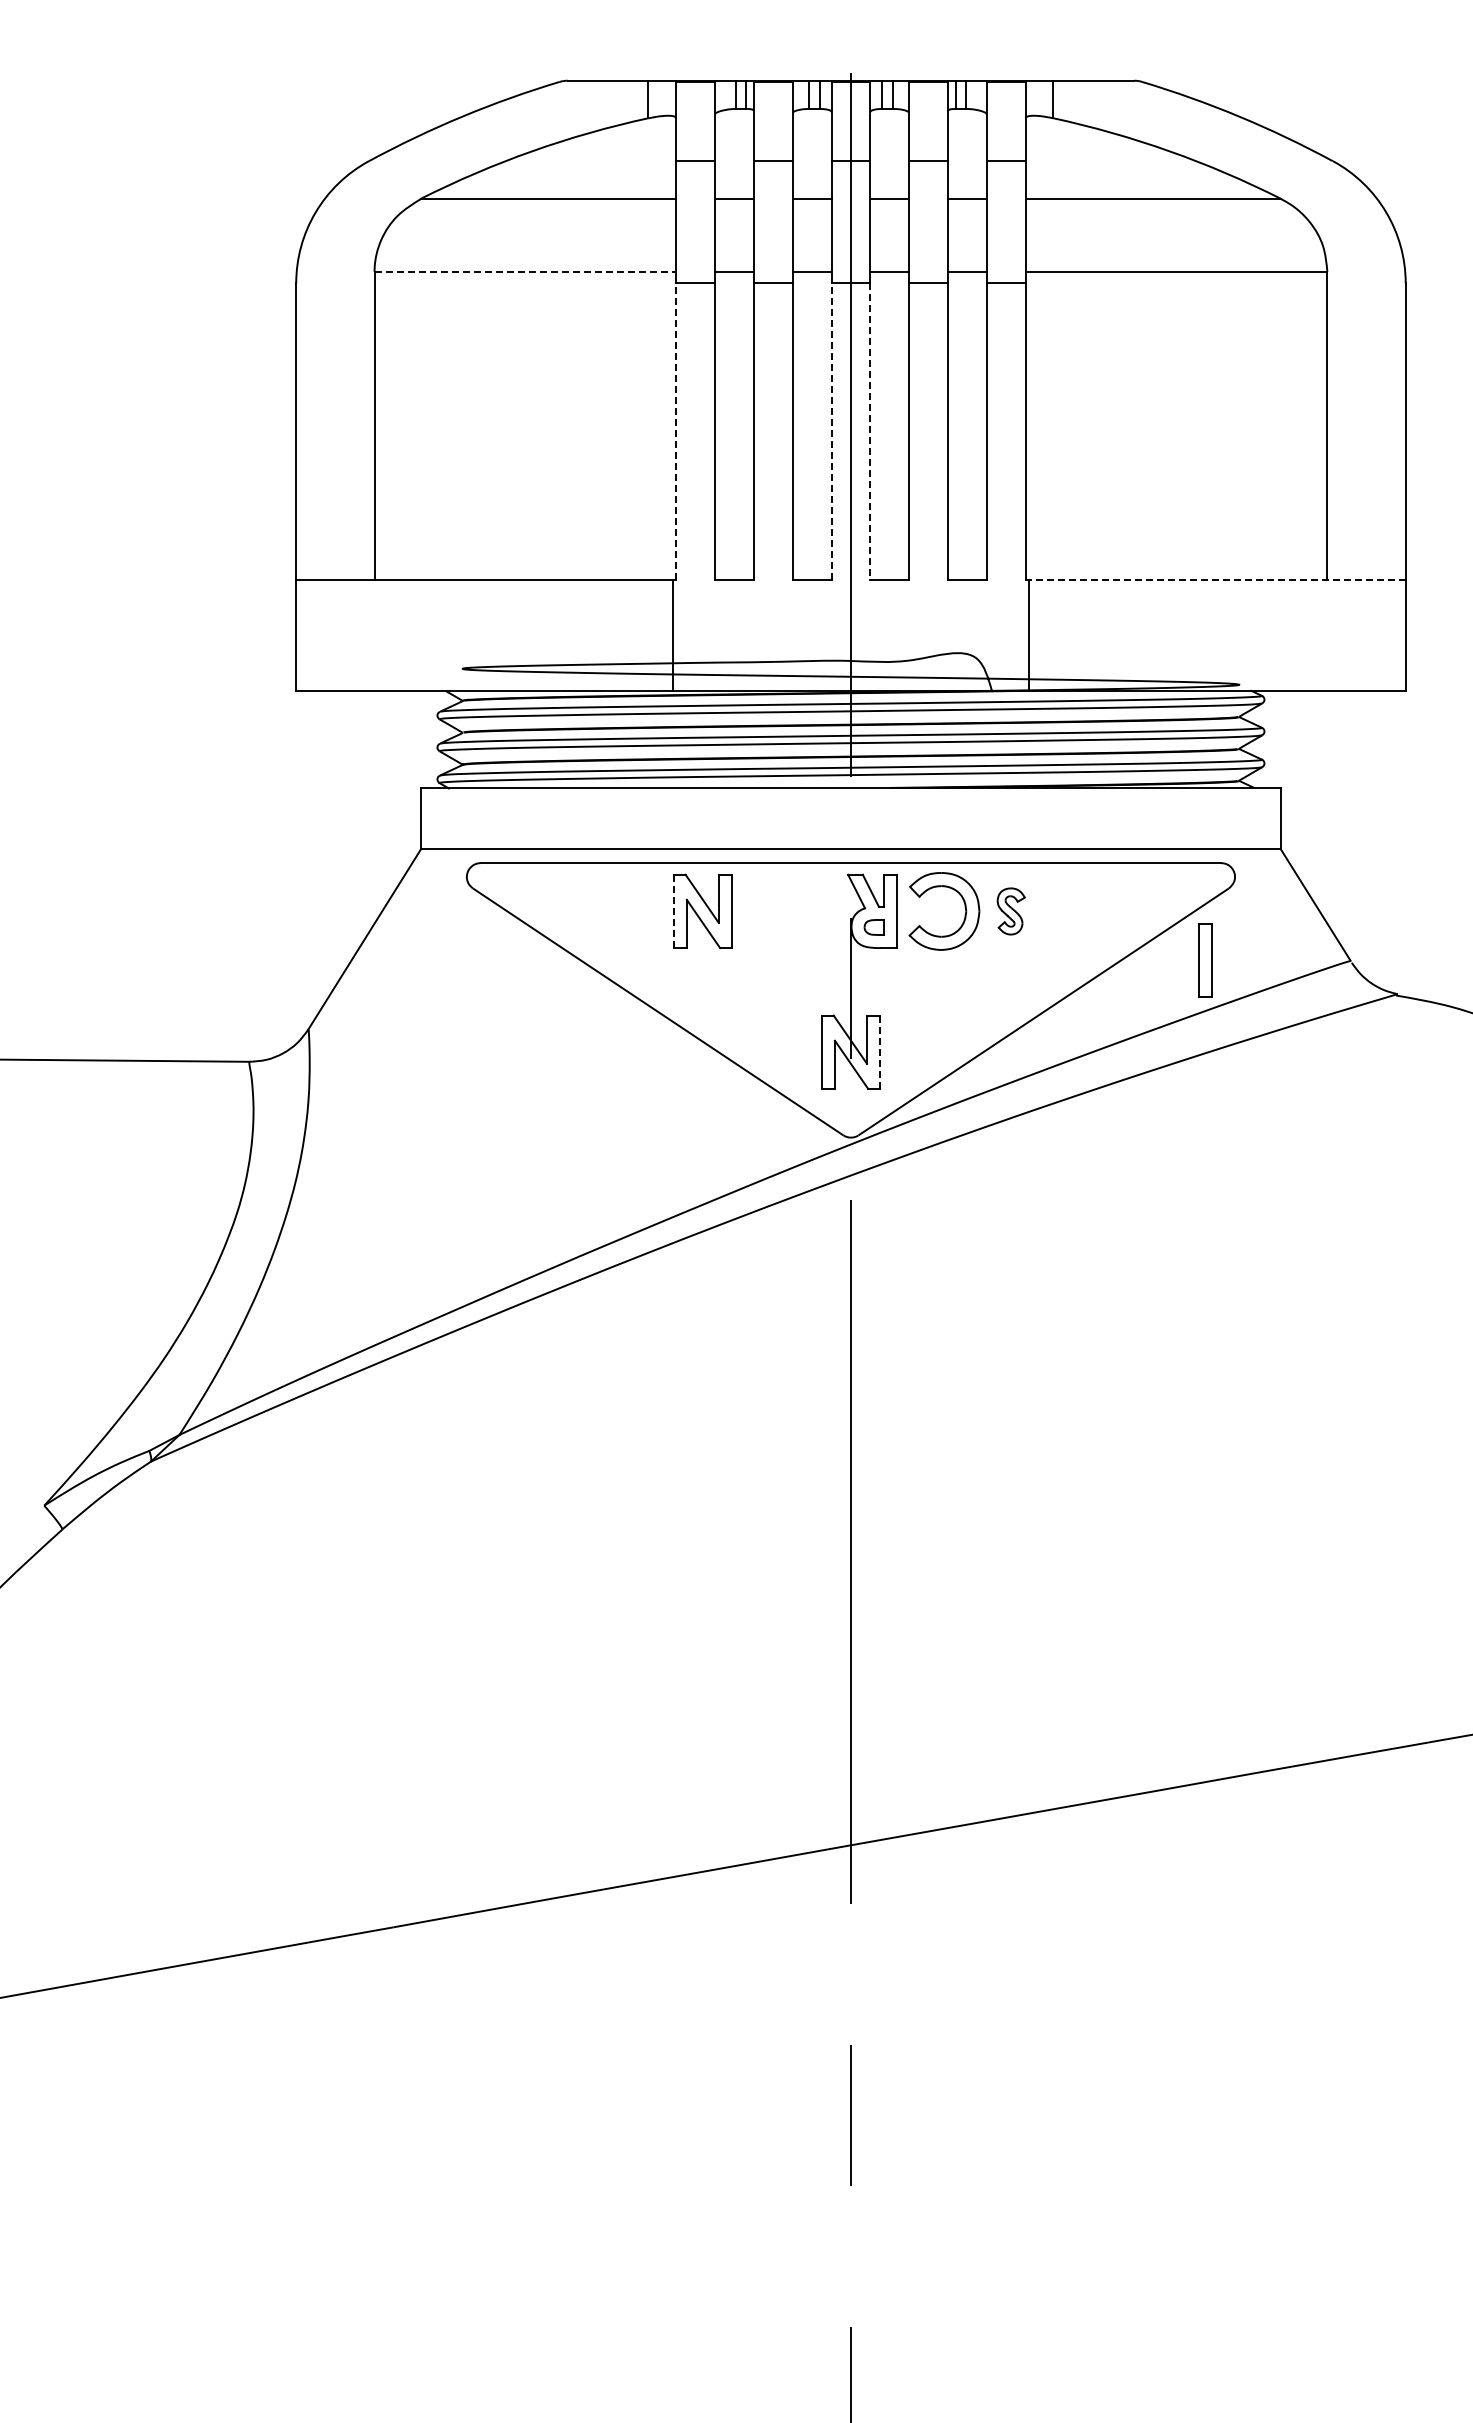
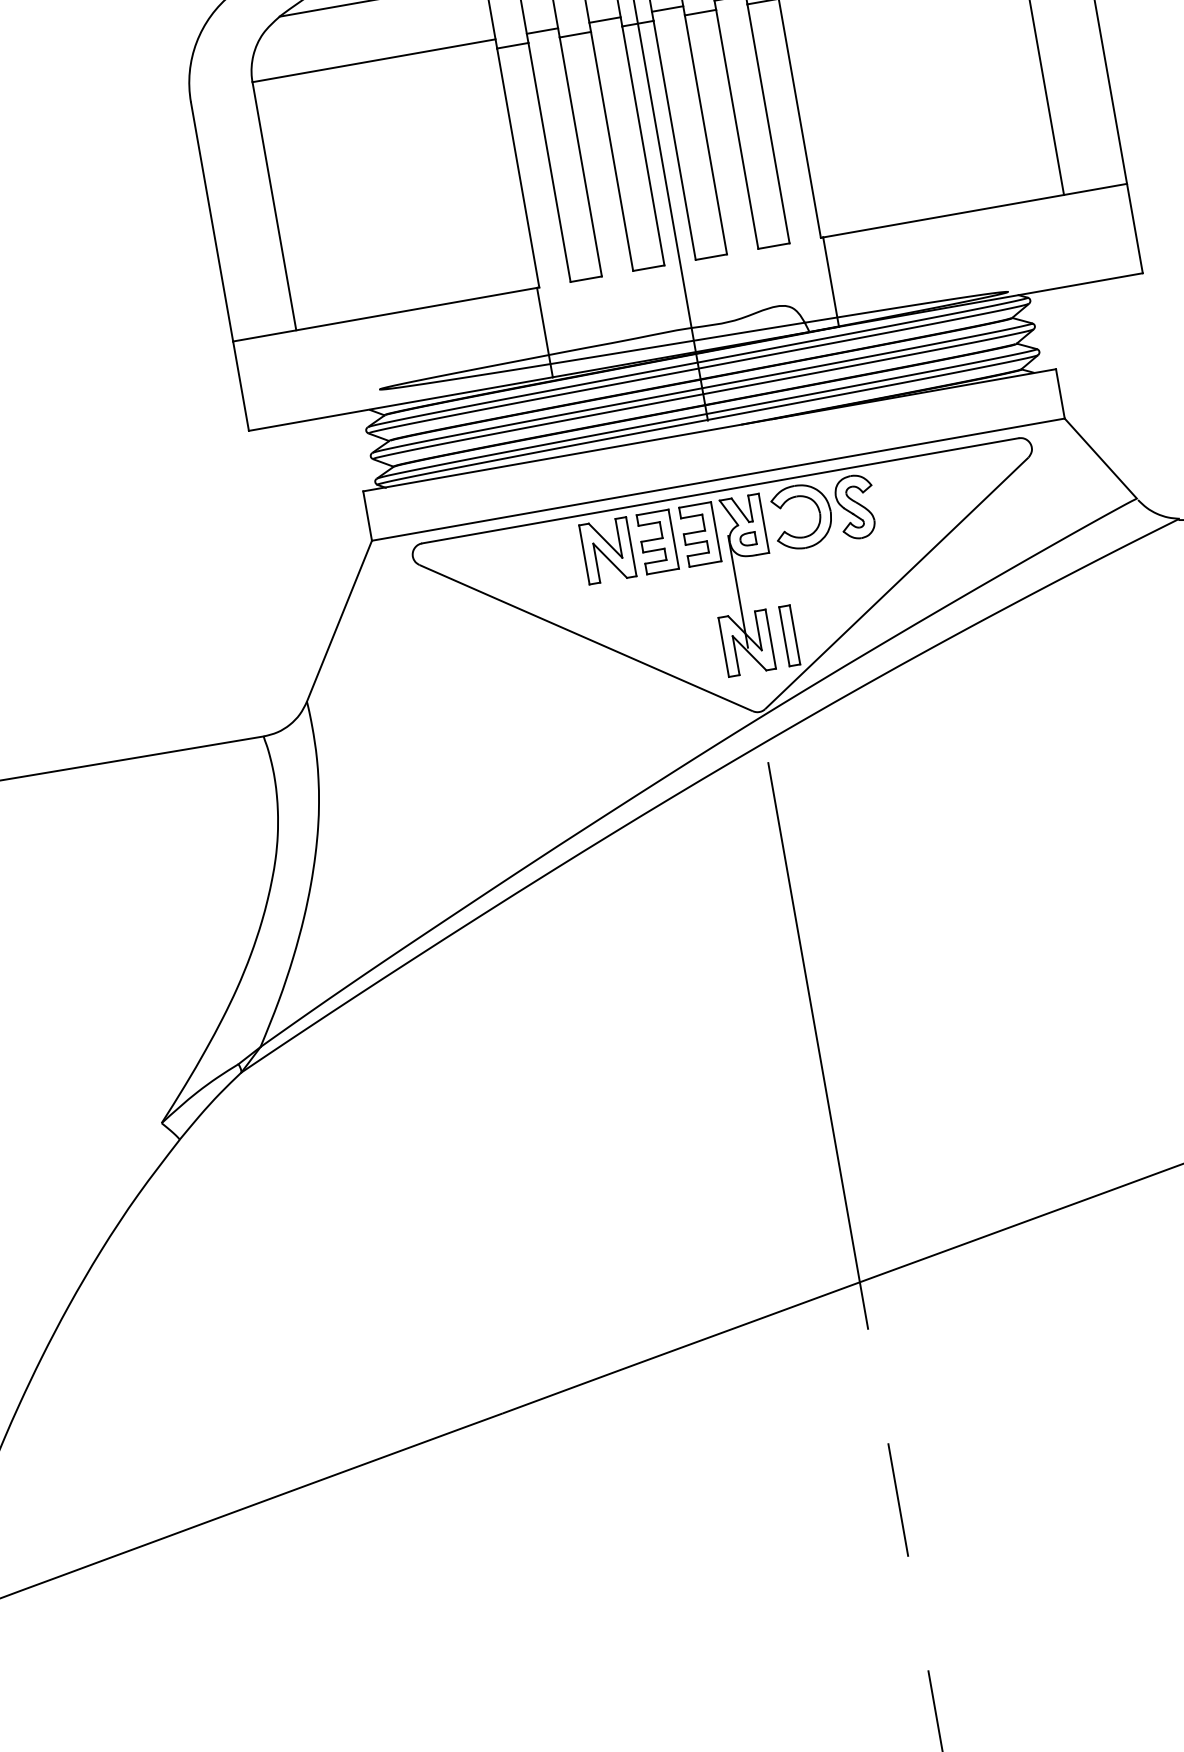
line: (525, 271) -> (374, 60), dashed -> solid
line: (676, 431) -> (518, 167), dashed -> solid
line: (831, 431) -> (643, 145), dashed -> solid
line: (870, 432) -> (674, 141), dashed -> solid
line: (1217, 579) -> (975, 210), dashed -> solid
line: (673, 911) -> (584, 555), dashed -> solid
part: (764, 911) -> (657, 542), added
part: (817, 911) -> (700, 534), added
part: (1010, 911) -> (855, 507), size x1.67
part: (1205, 960) -> (789, 635), moved
line: (880, 1052) -> (771, 639), dashed -> solid

